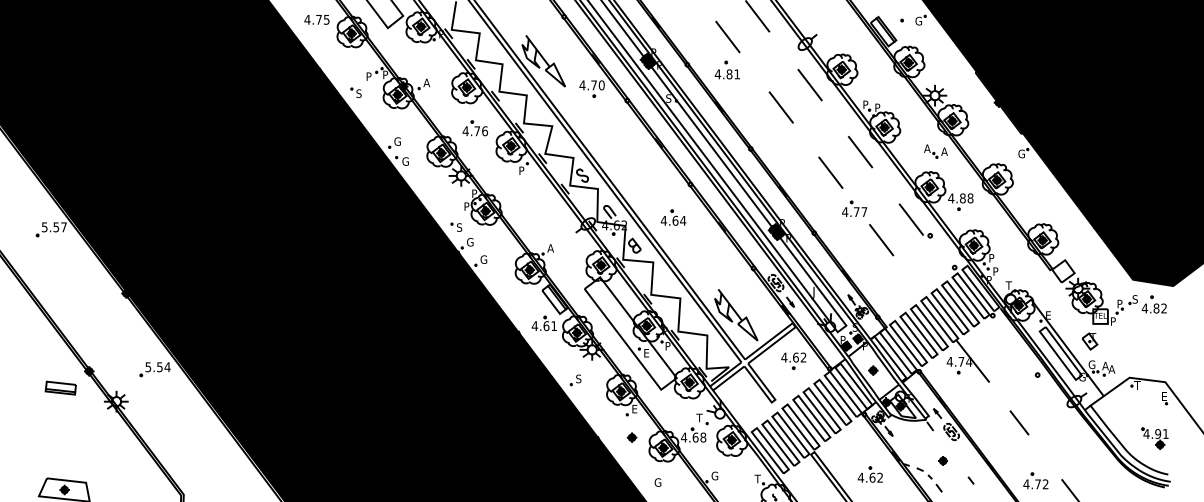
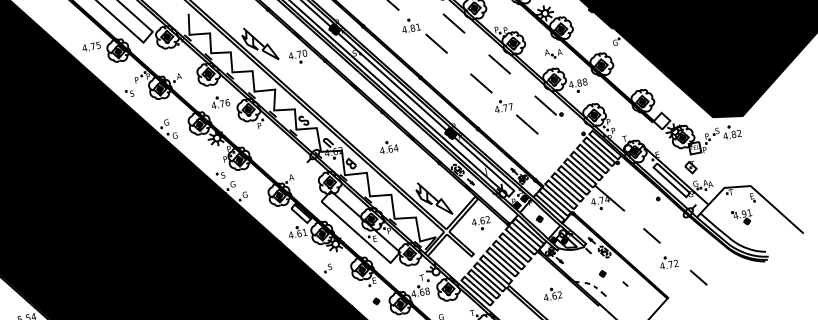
part: (726, 69) -> (410, 25), moved
part: (673, 217) -> (388, 147), moved
part: (1154, 438) -> (742, 217), moved
part: (1035, 480) -> (668, 262), moved

